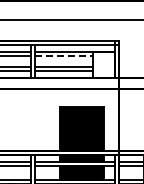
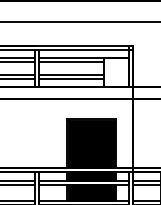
line: (64, 56) -> (72, 62), dashed -> solid

